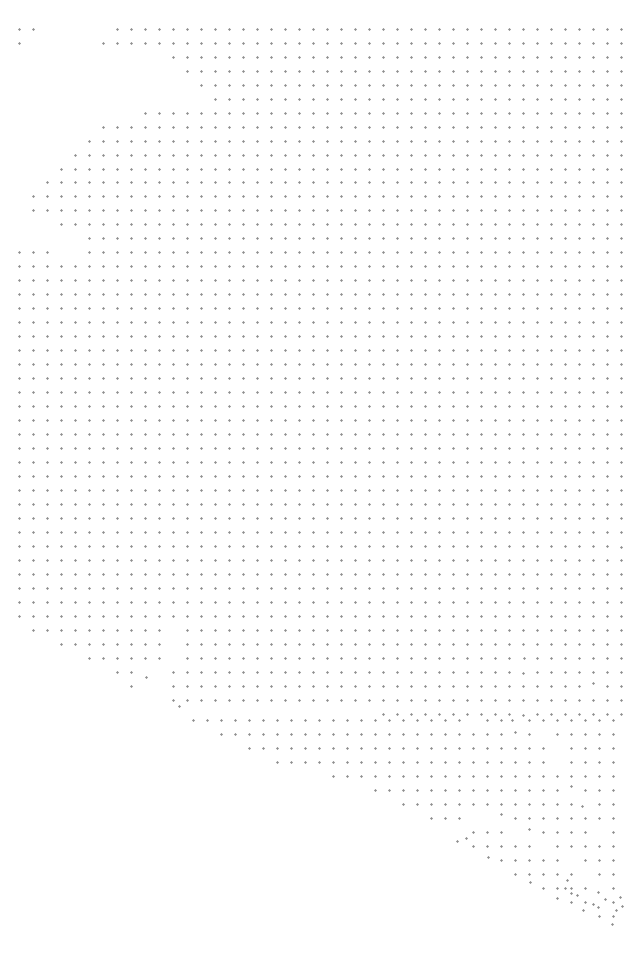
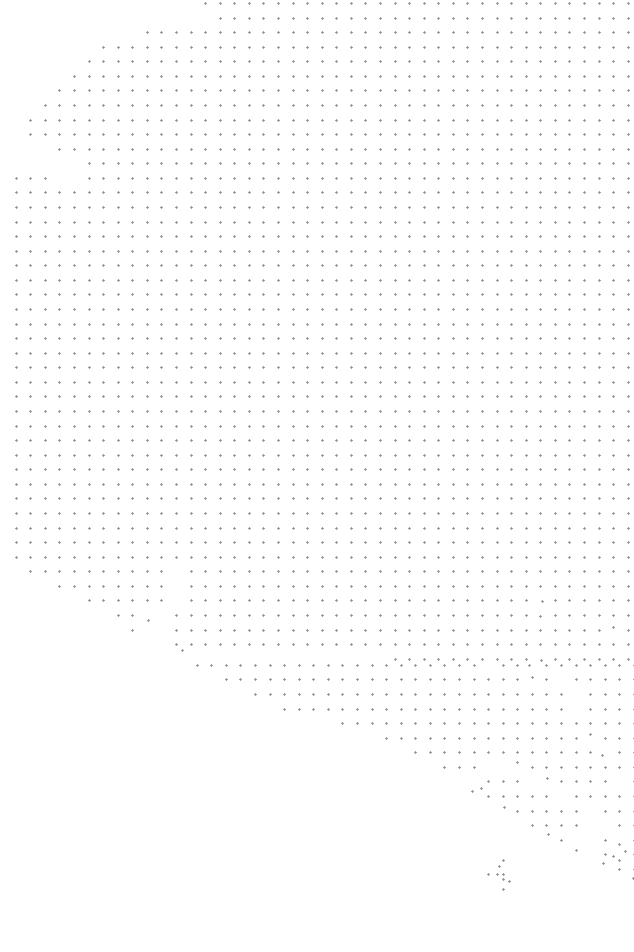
part: (567, 888) -> (499, 874), moved

